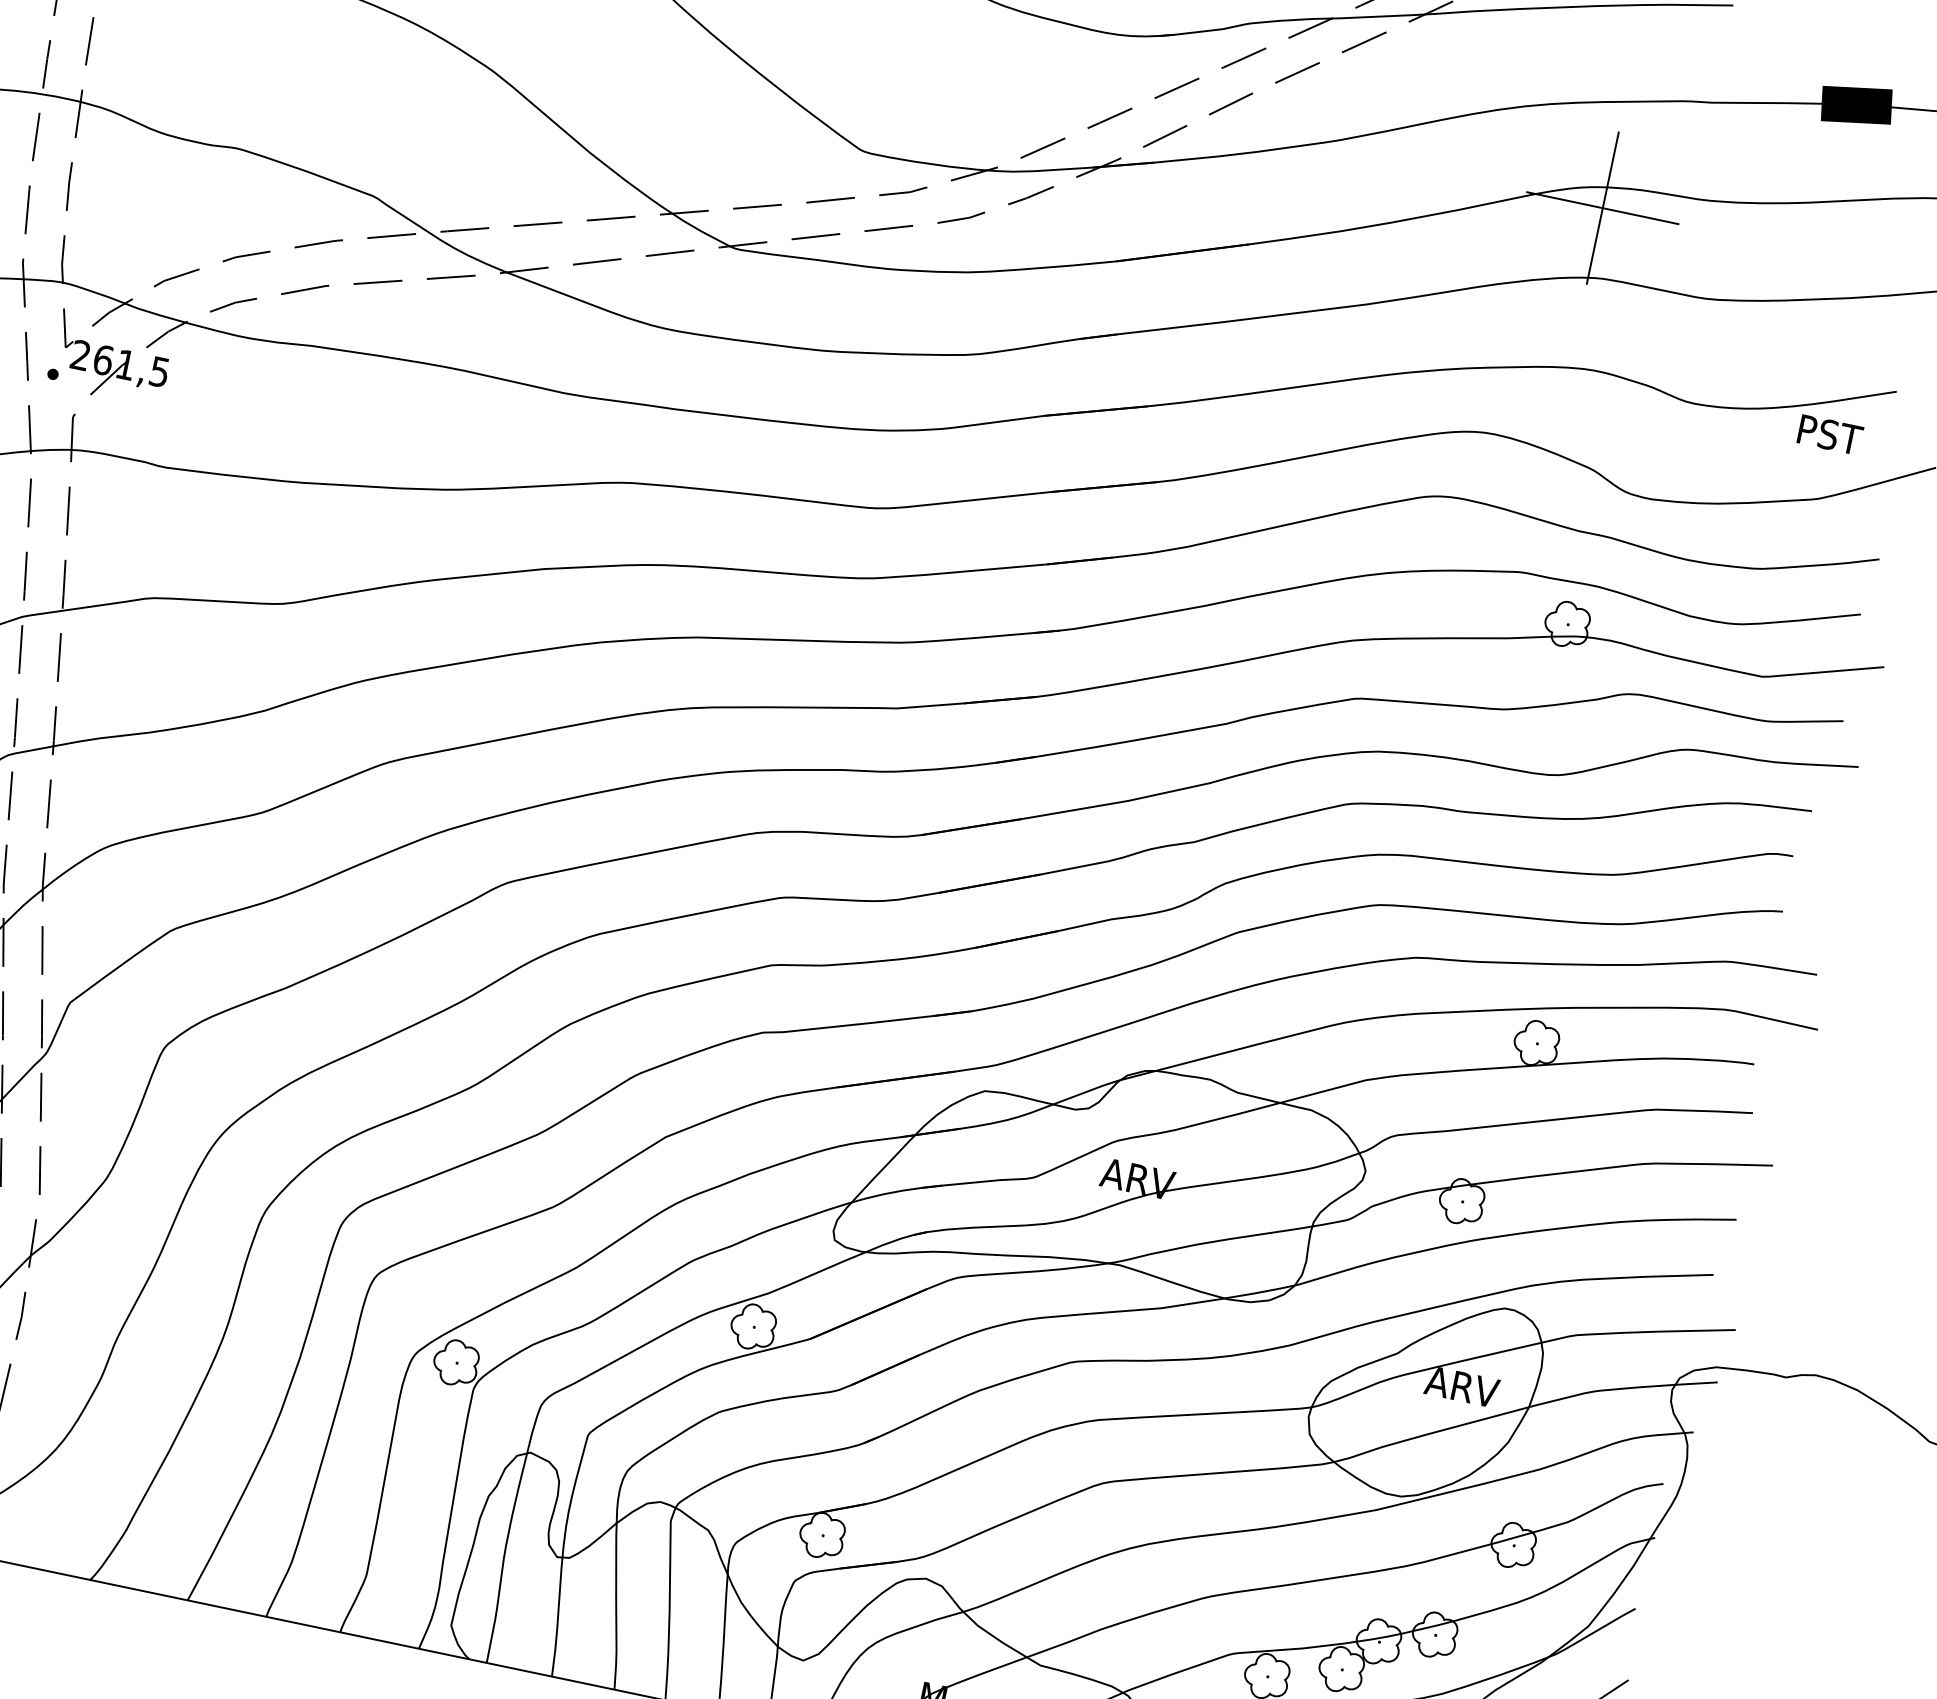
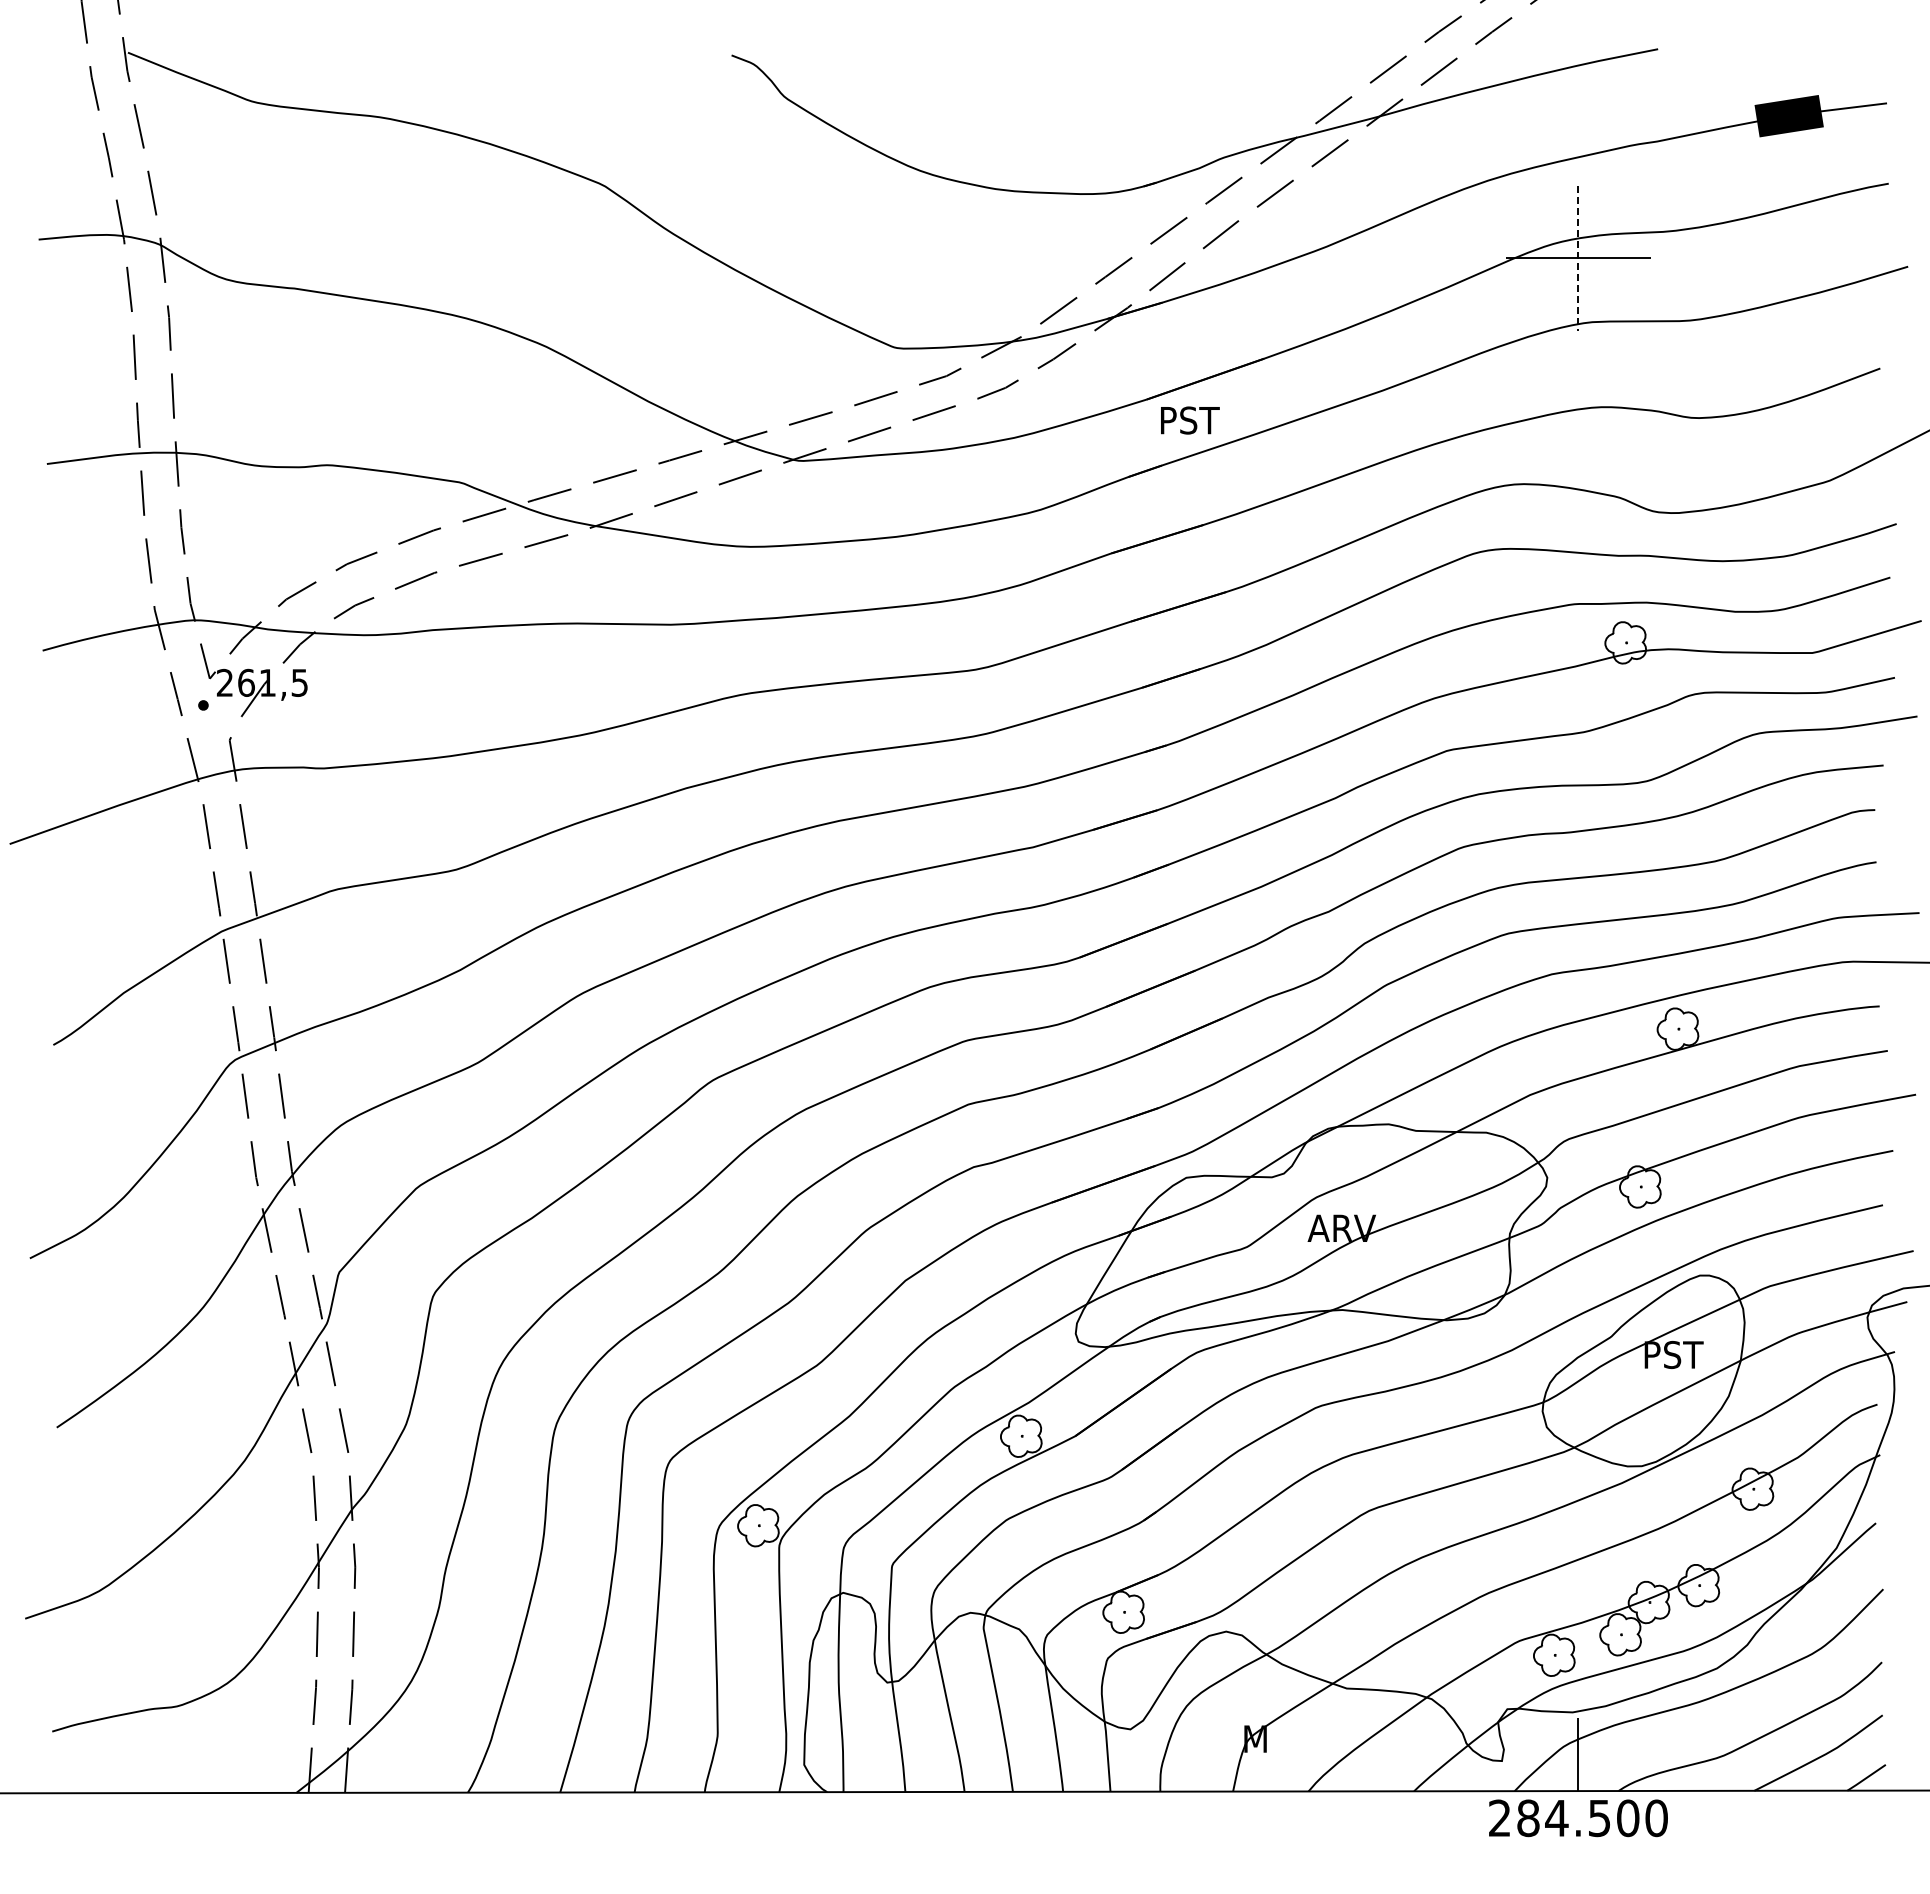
line: (1602, 208) -> (1578, 258), solid -> dashed
text: (1830, 435) -> (1190, 420), moved
text: (1462, 1386) -> (1676, 1354), ARV -> PST

